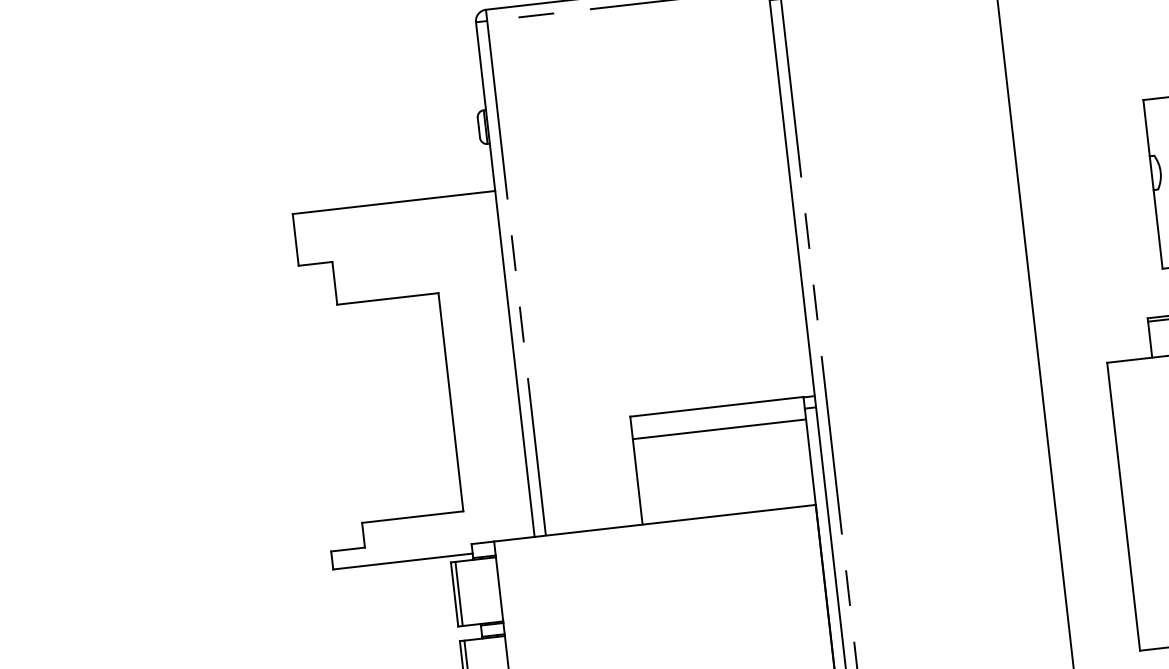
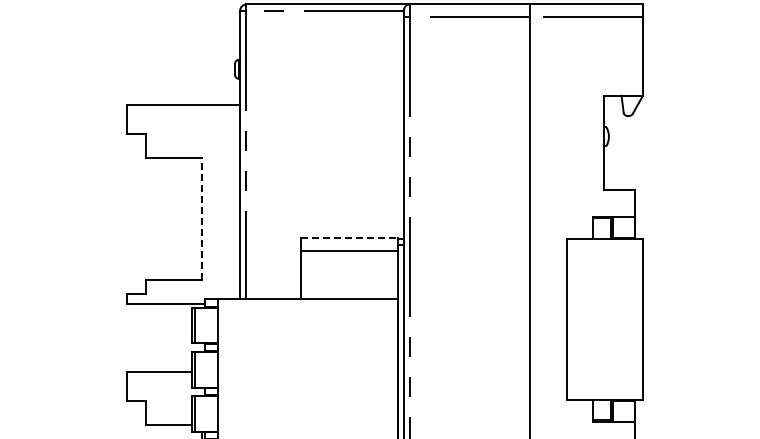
line: (451, 401) -> (202, 218), solid -> dashed
line: (717, 406) -> (349, 238), solid -> dashed

